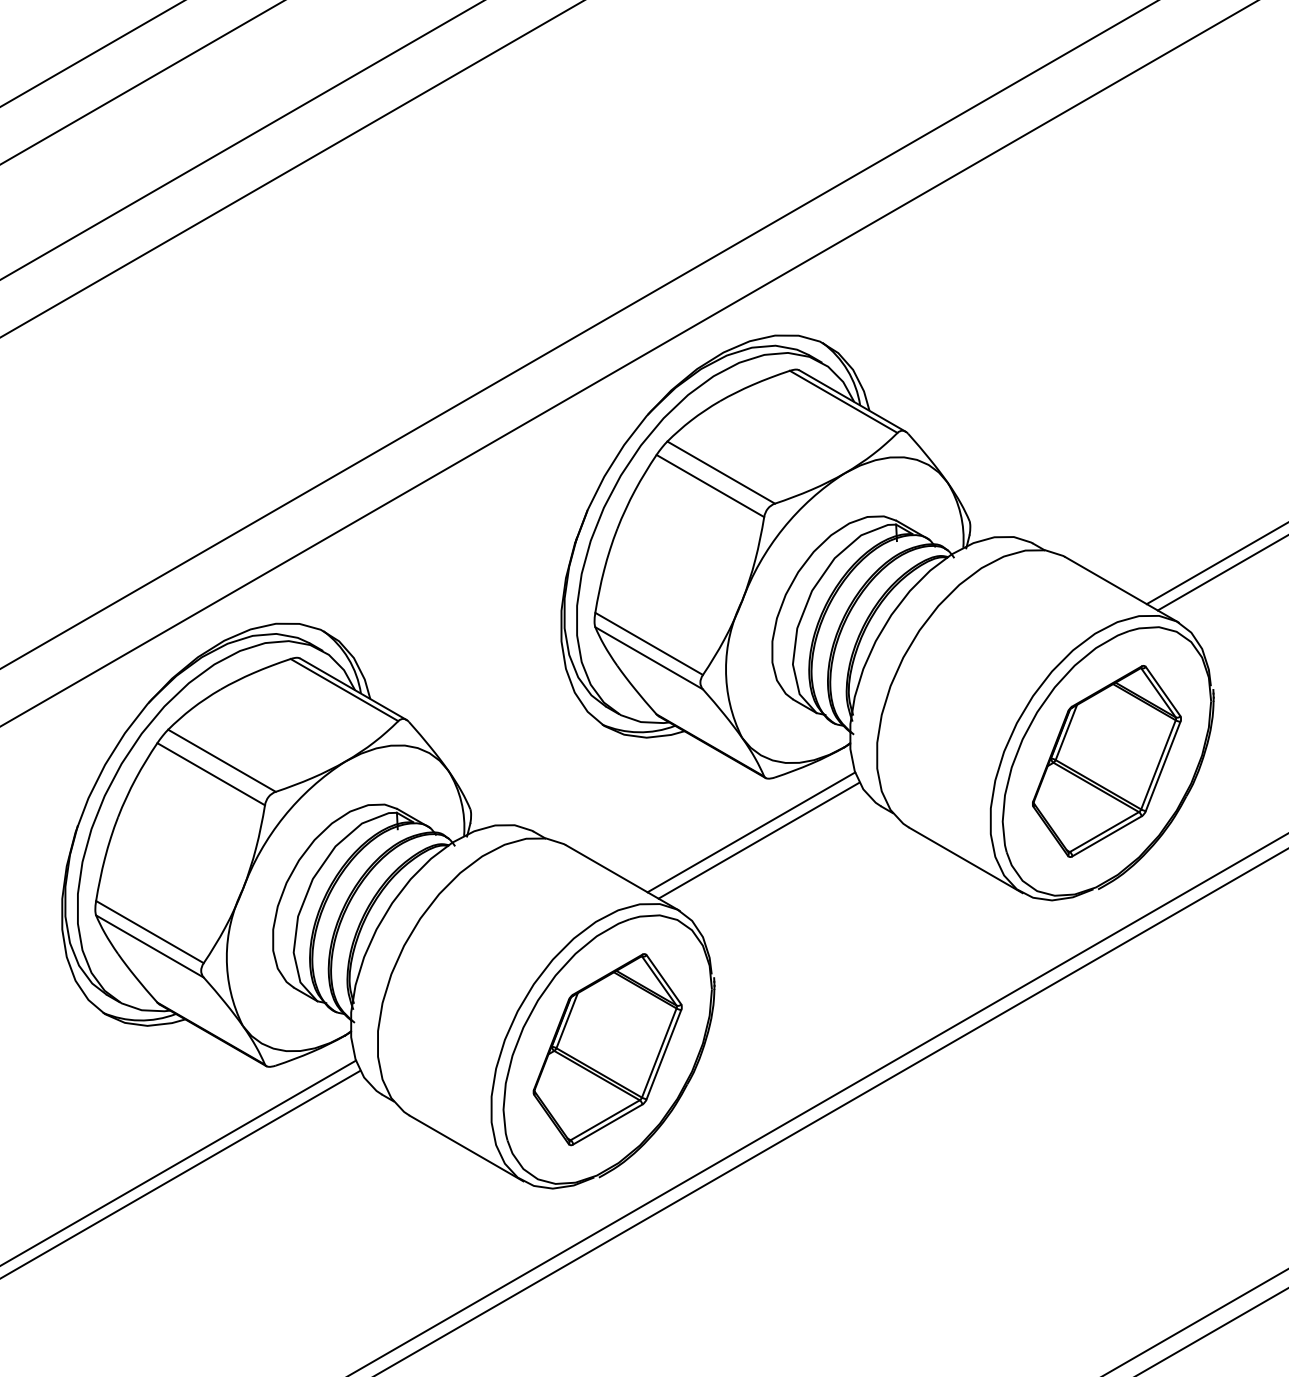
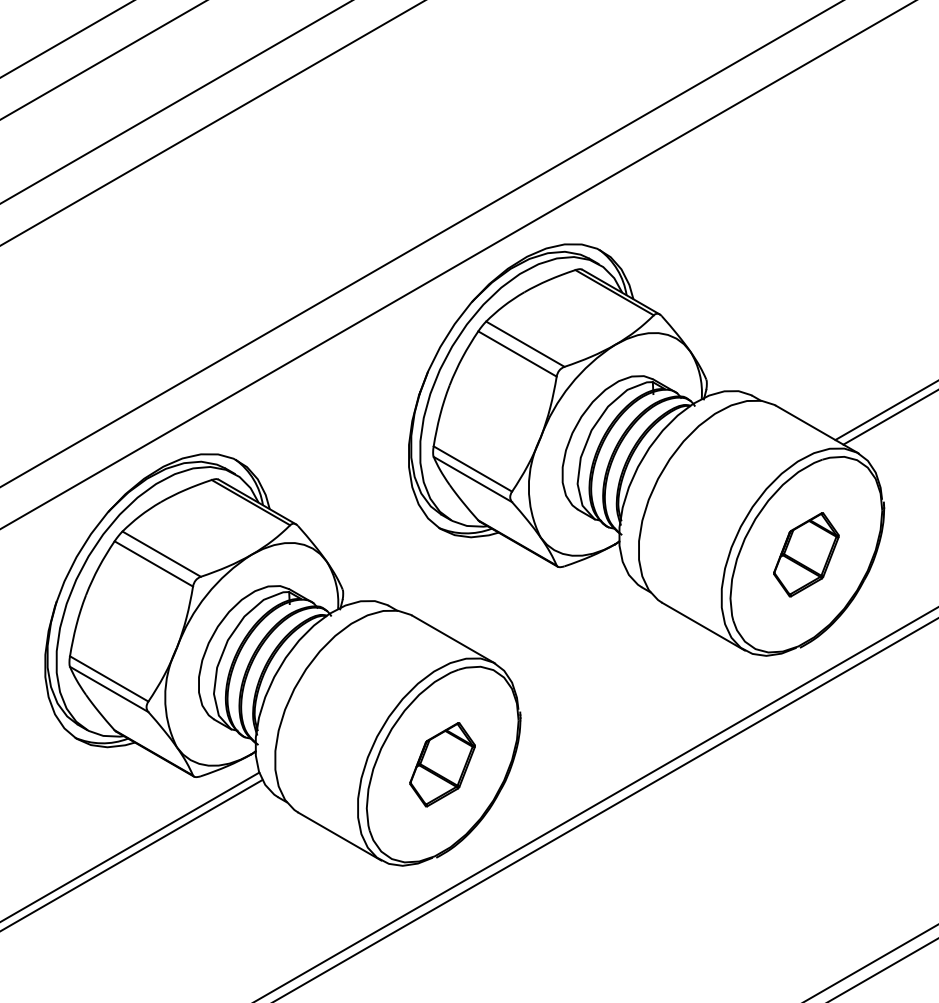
part: (1107, 761) -> (806, 554), size x0.6
line: (750, 831) -> (546, 605), removed
line: (758, 840) -> (552, 612), removed
part: (607, 1049) -> (442, 764), size x0.6

